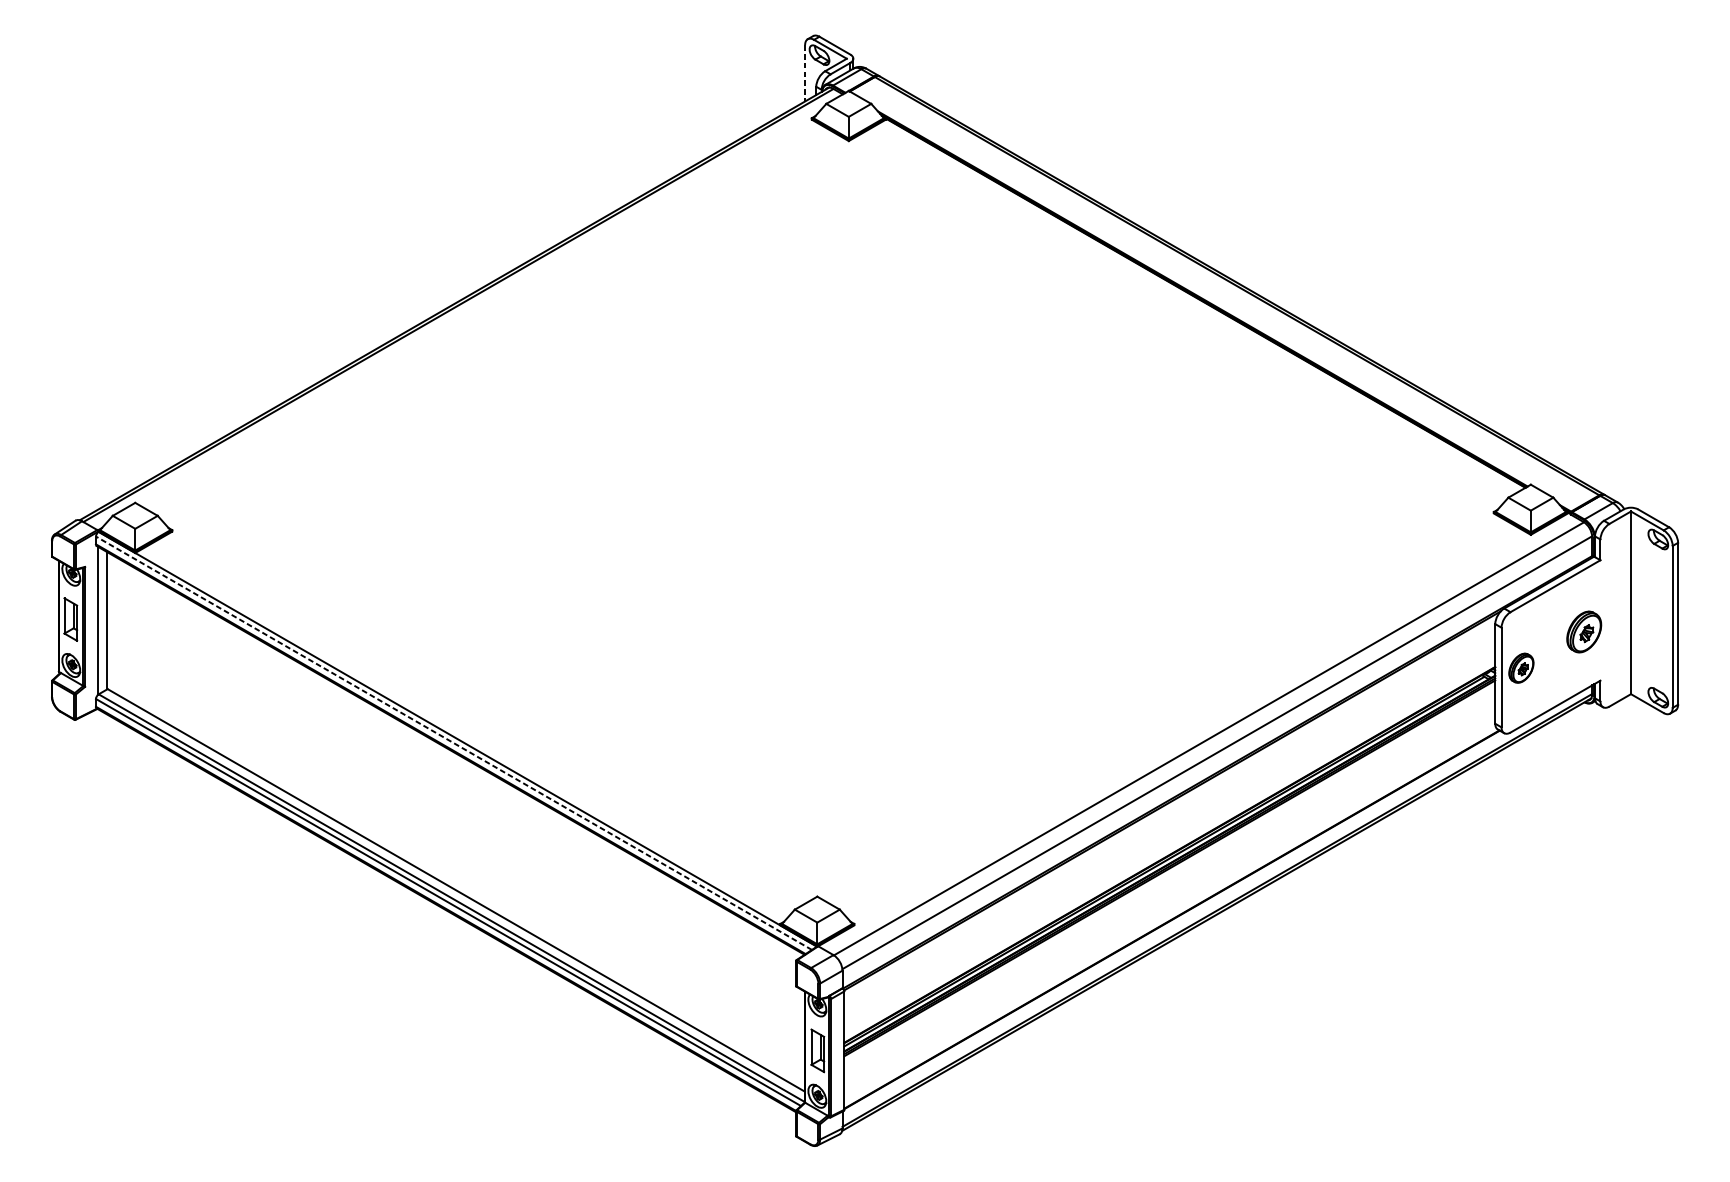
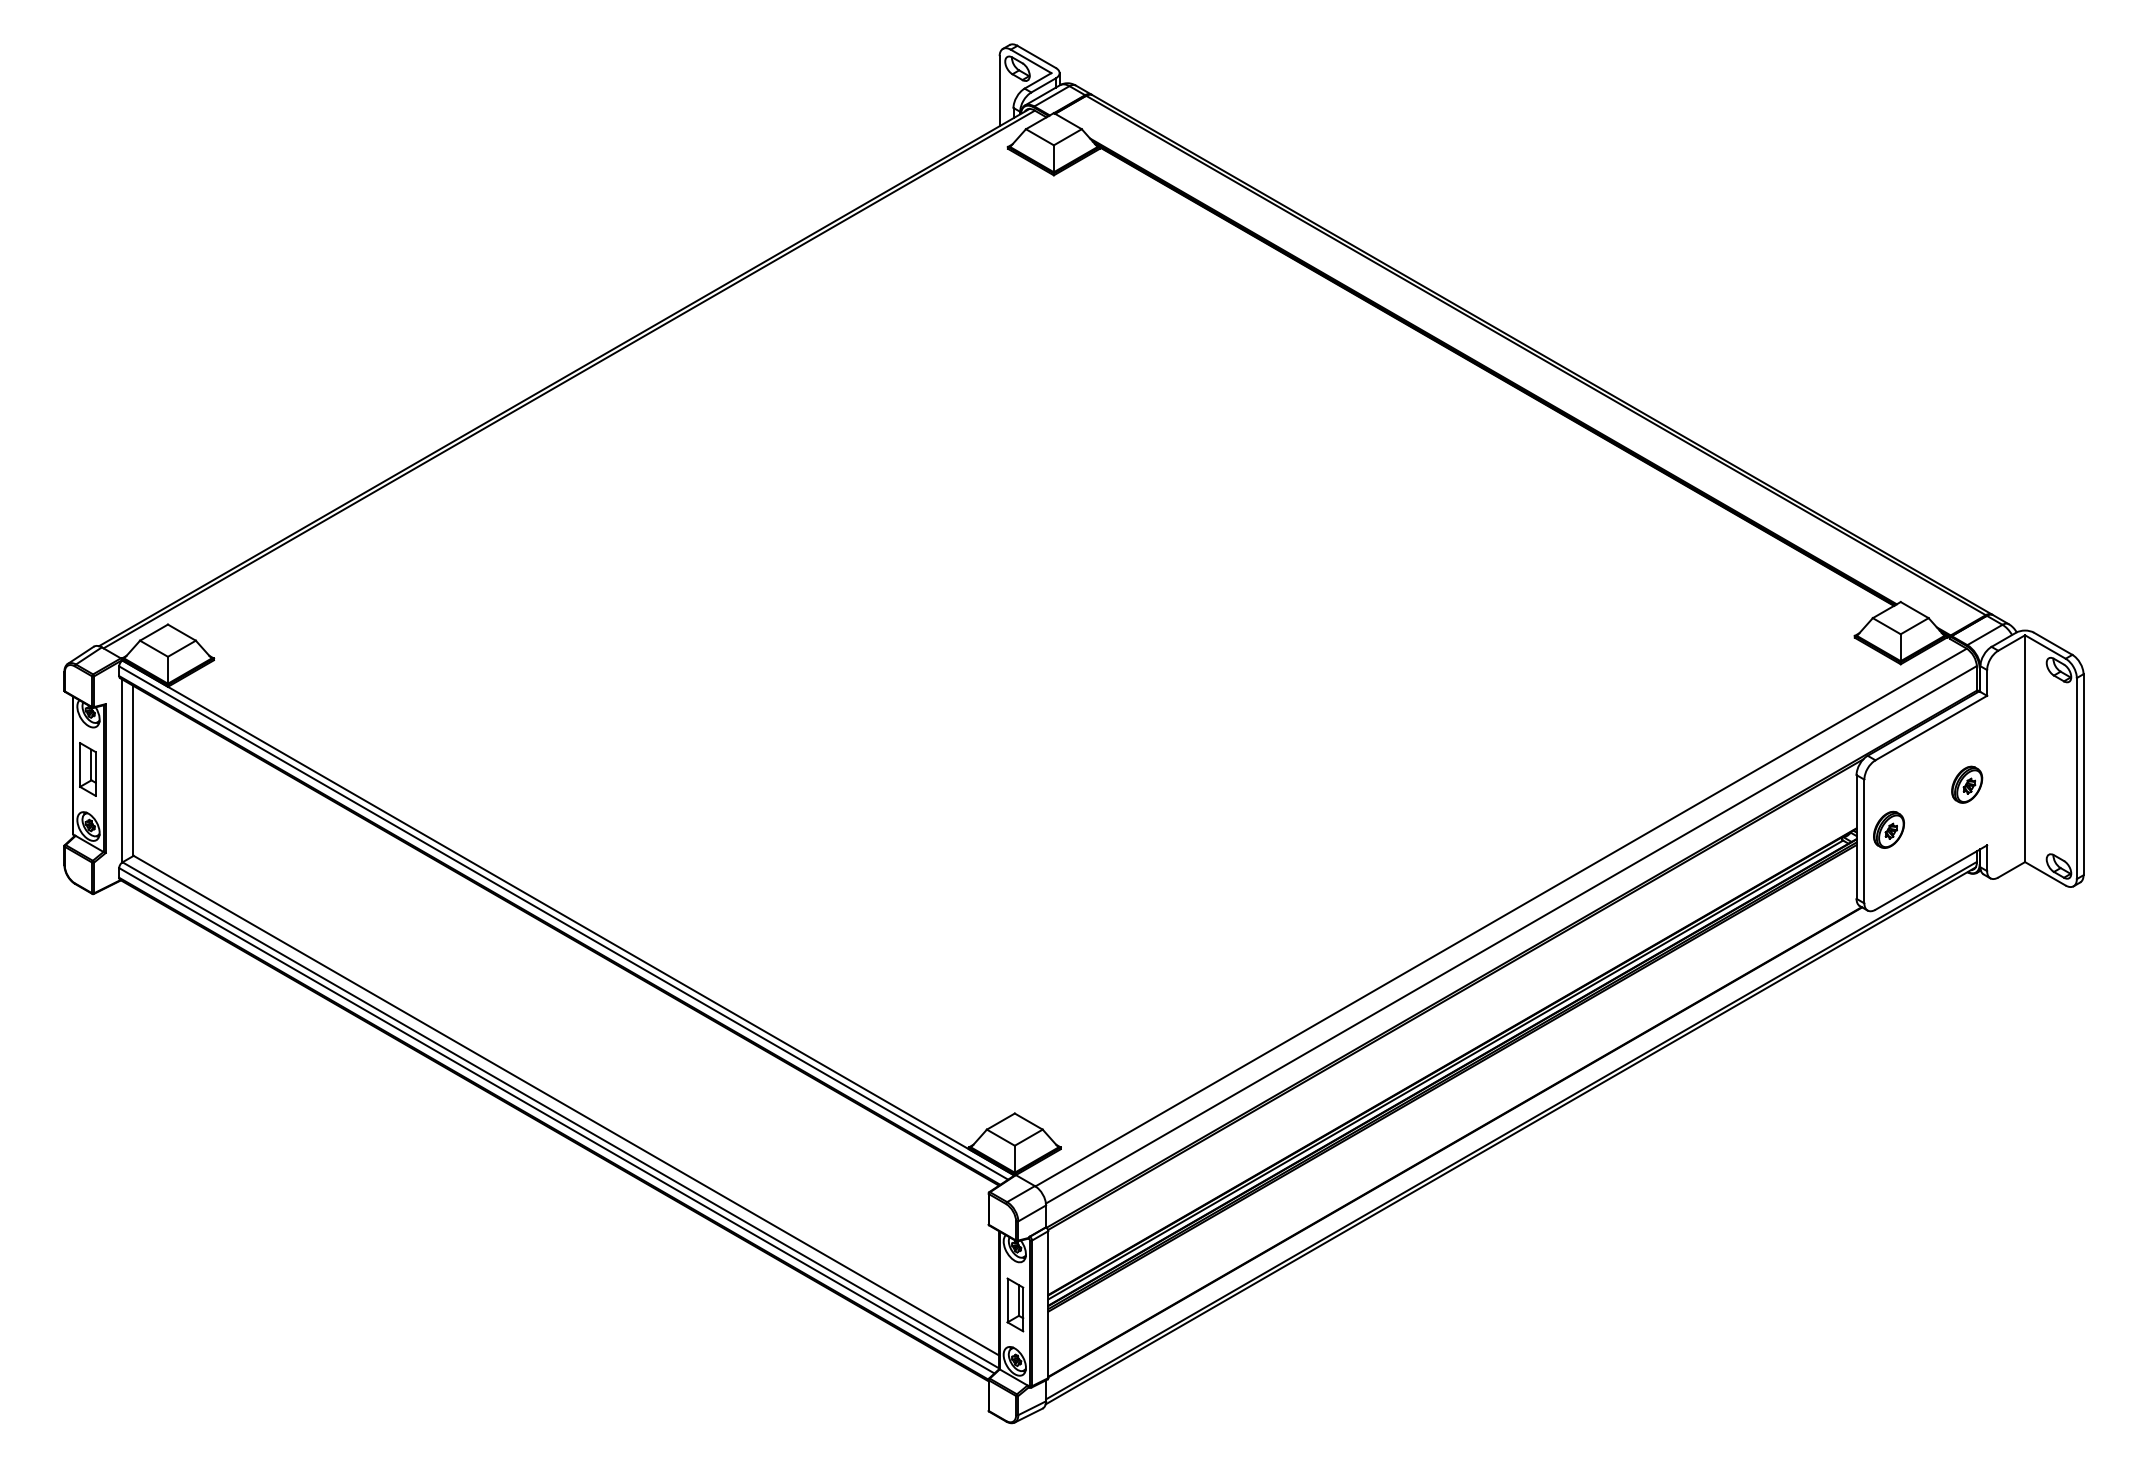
line: (804, 73) -> (999, 91), dashed -> solid
part: (1584, 631) -> (1967, 784), size x0.71
line: (453, 742) -> (563, 922), dashed -> solid

